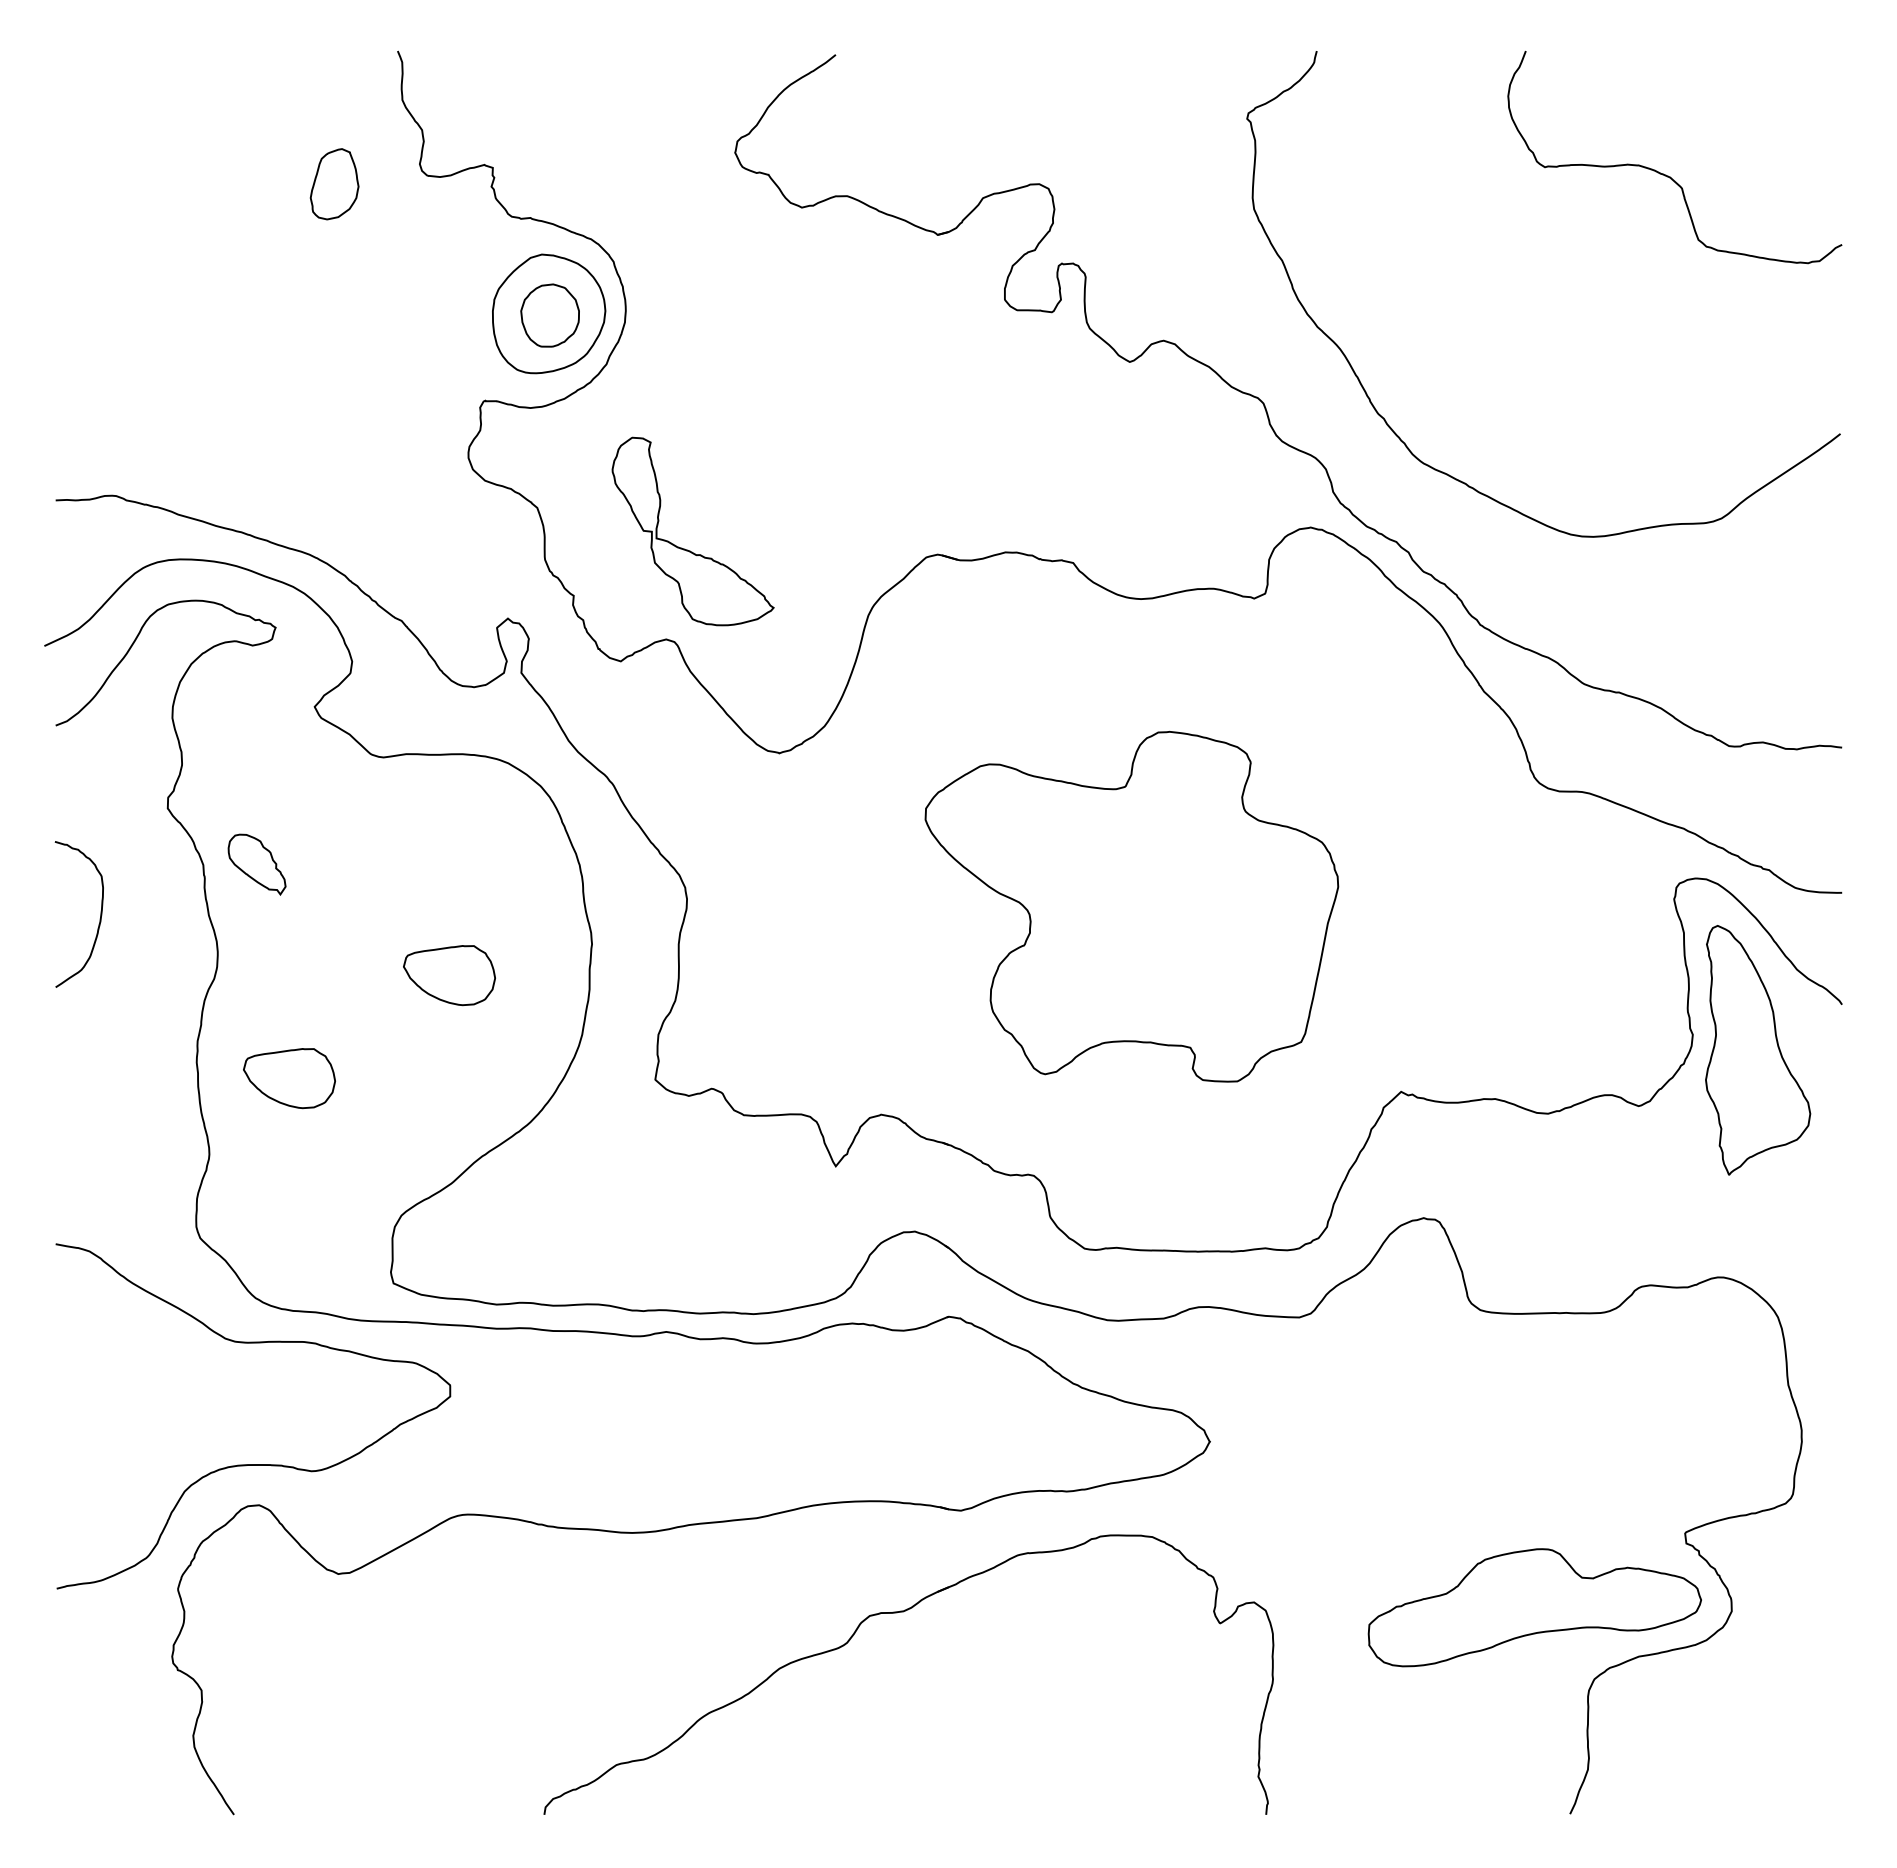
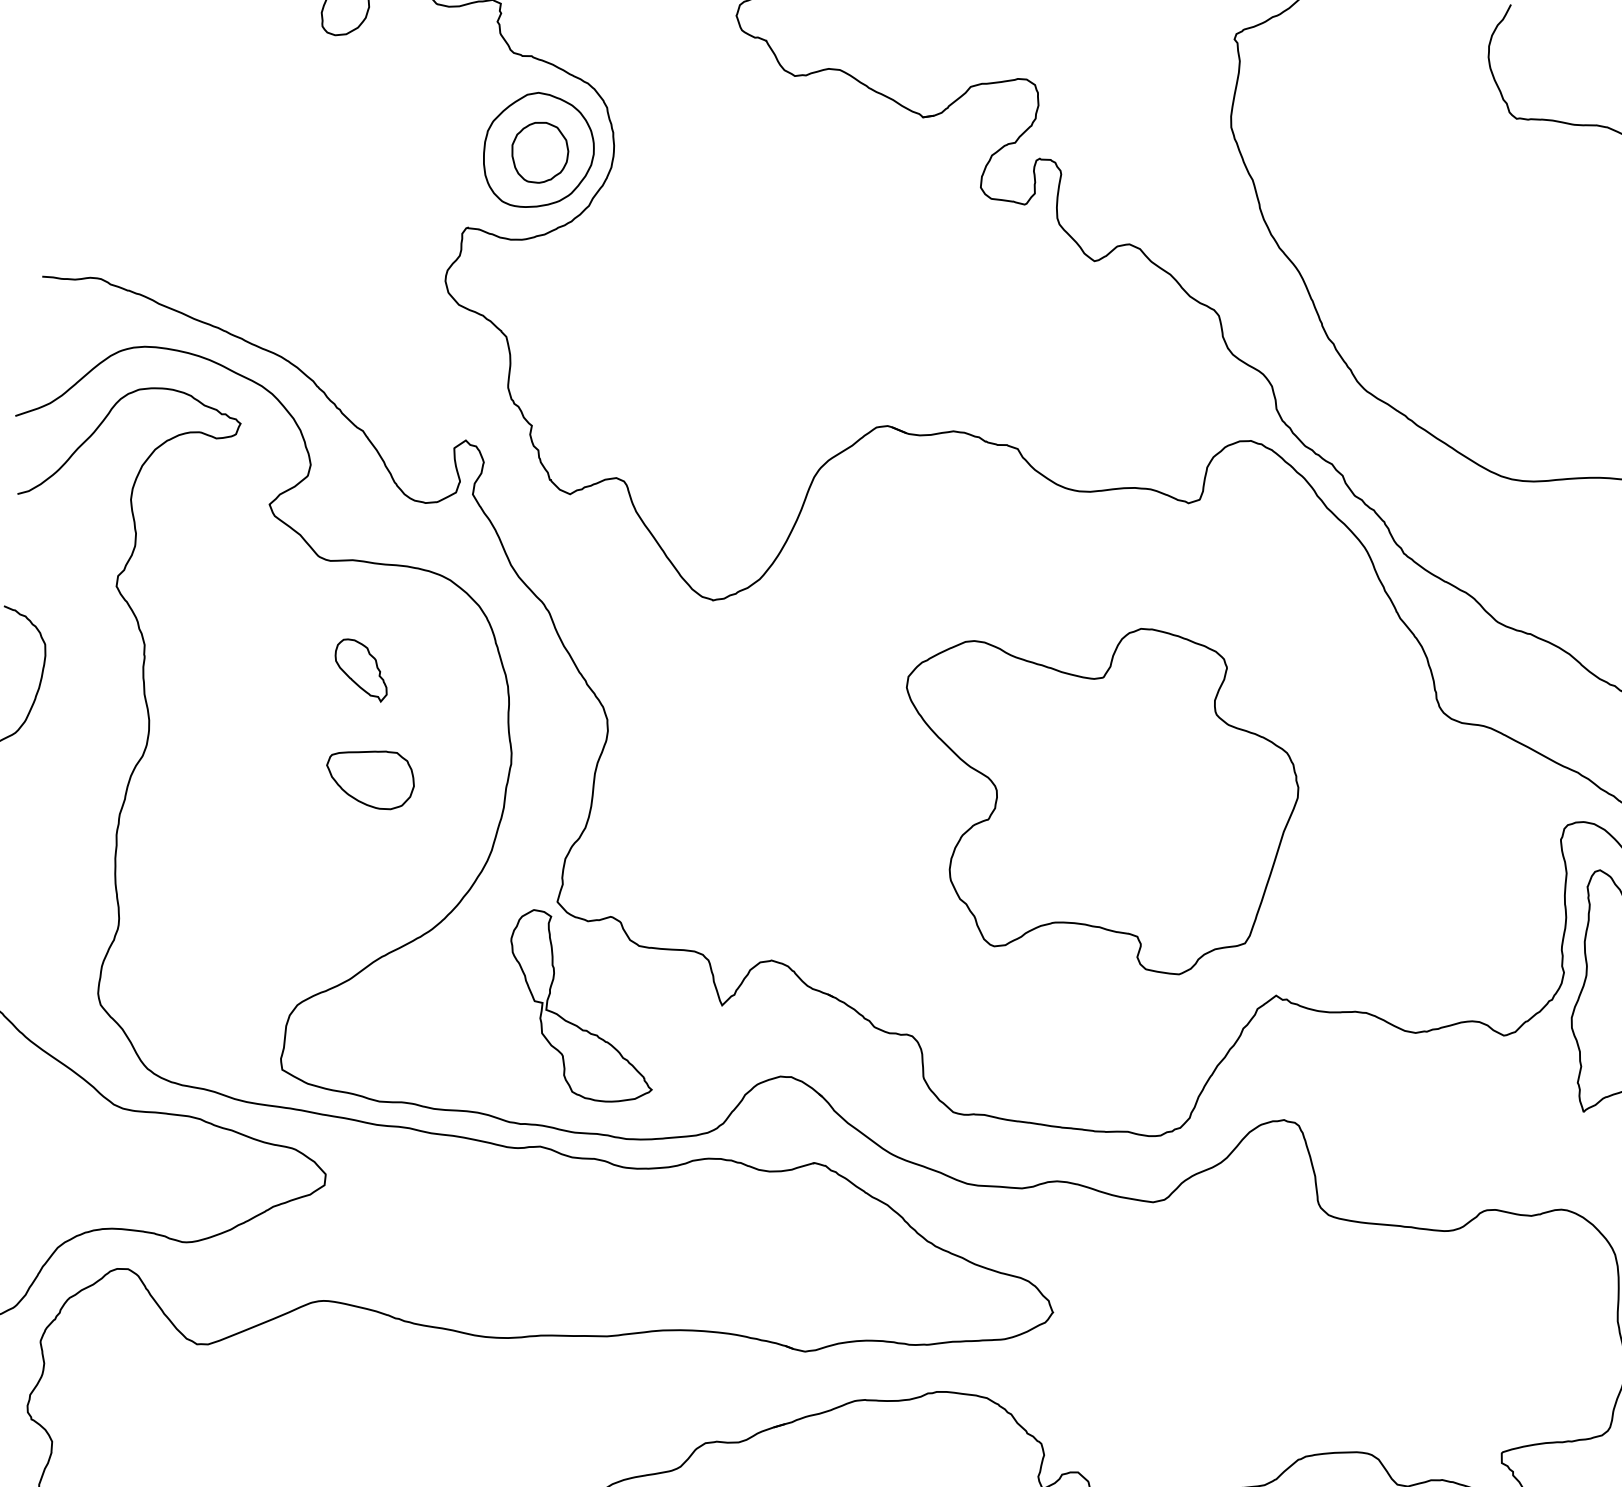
part: (687, 549) -> (574, 1023), moved
part: (256, 864) -> (361, 670), moved
part: (1131, 906) -> (1096, 793), moved
part: (289, 1078) -> (204, 860), removed

